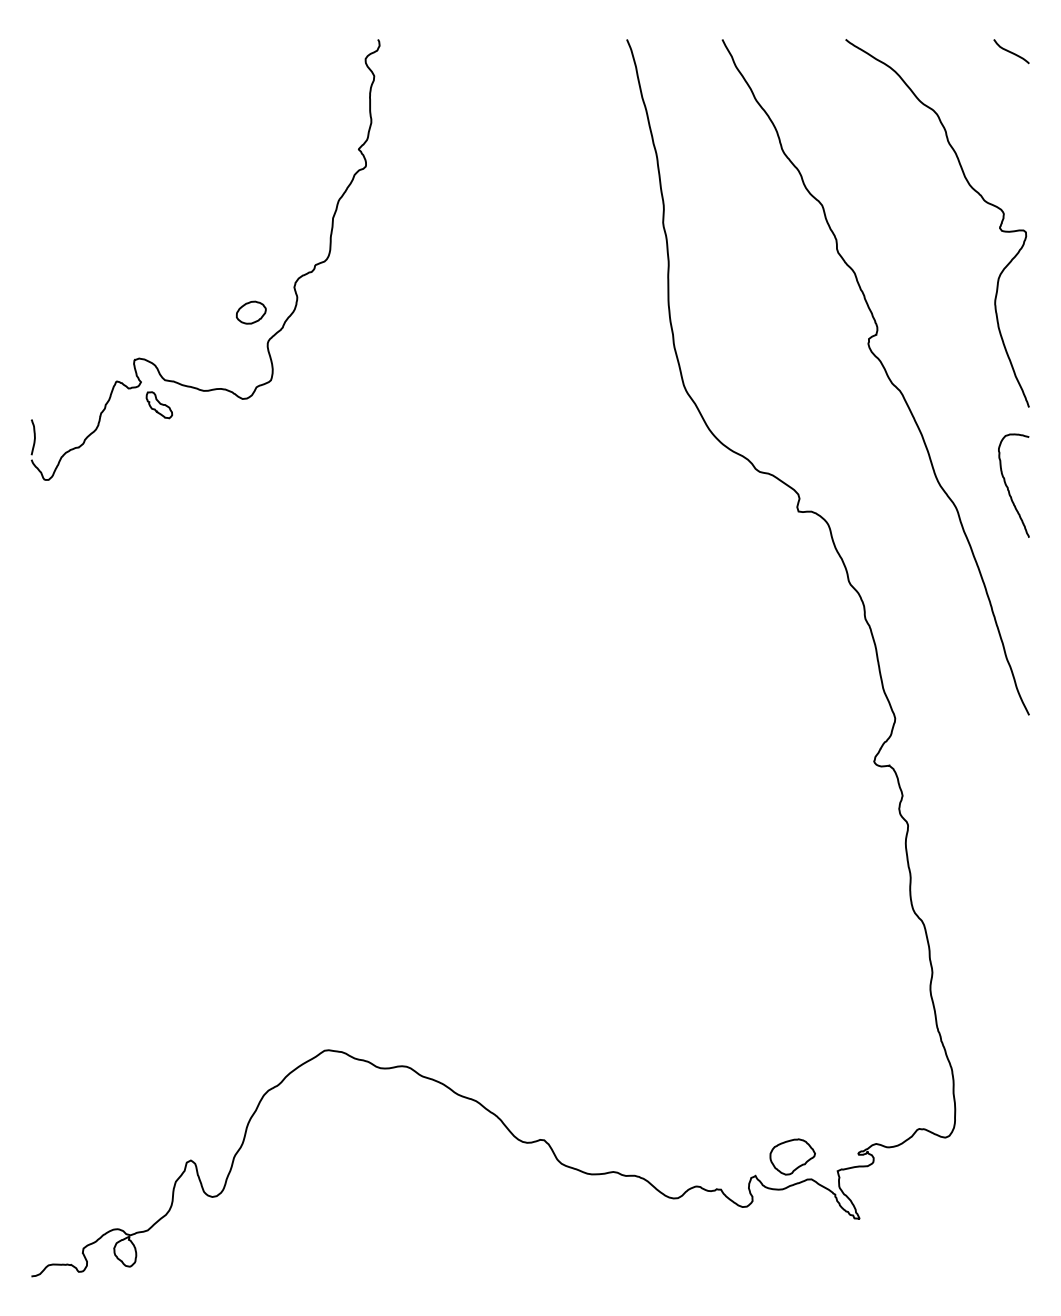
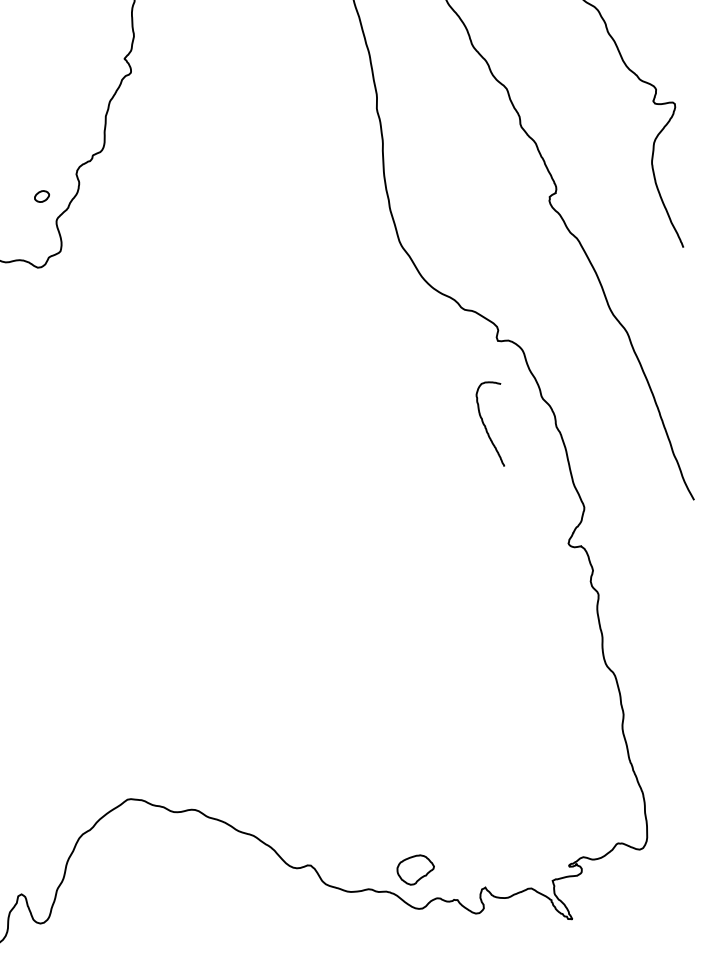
part: (251, 312) -> (42, 196), size x0.6
curve: (1008, 487) -> (485, 426), moved
part: (792, 1156) -> (415, 869), moved

